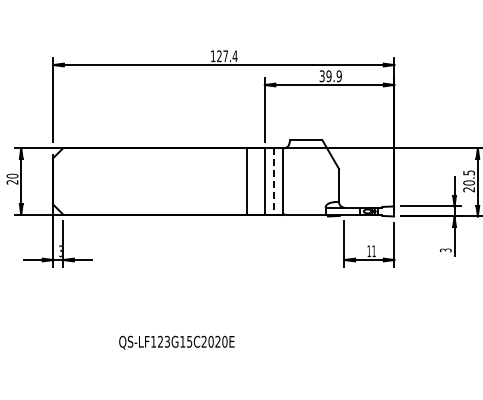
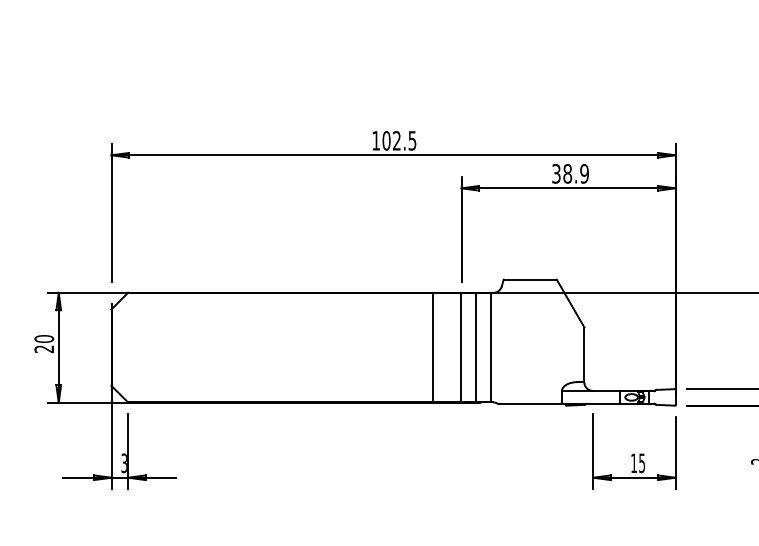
text: (227, 56) -> (399, 141), 127.4 -> 102.5
text: (328, 76) -> (566, 174), 39.9 -> 38.9
line: (273, 181) -> (475, 347), dashed -> solid
text: (373, 251) -> (641, 463), 11 -> 15

